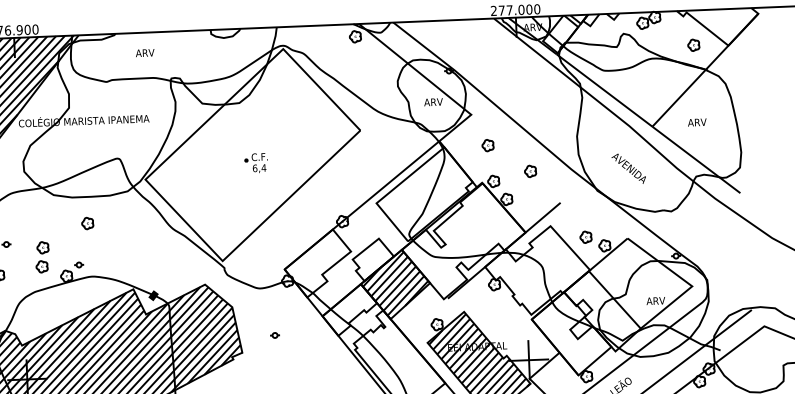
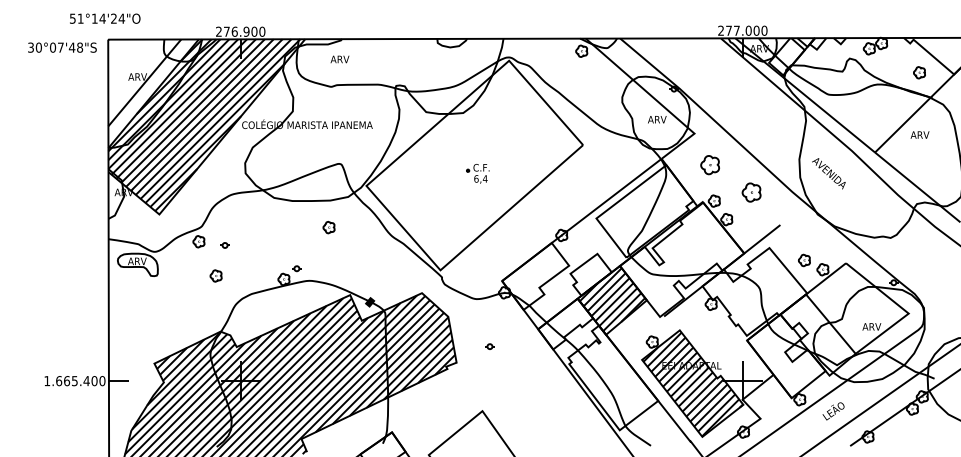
text: (144, 53) -> (339, 59), moved
text: (696, 121) -> (919, 134), moved
part: (487, 145) -> (709, 164), size x1.6
text: (628, 168) -> (828, 173), moved
part: (530, 171) -> (751, 192), size x1.6
part: (87, 223) -> (328, 227), moved
part: (42, 257) -> (260, 259), removed

